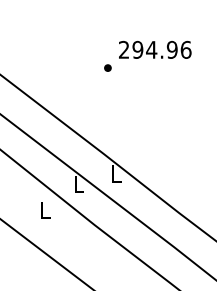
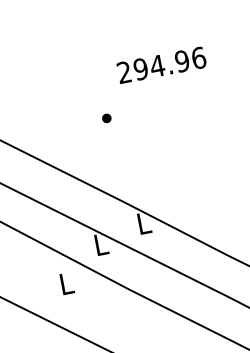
part: (107, 67) -> (106, 117), moved

